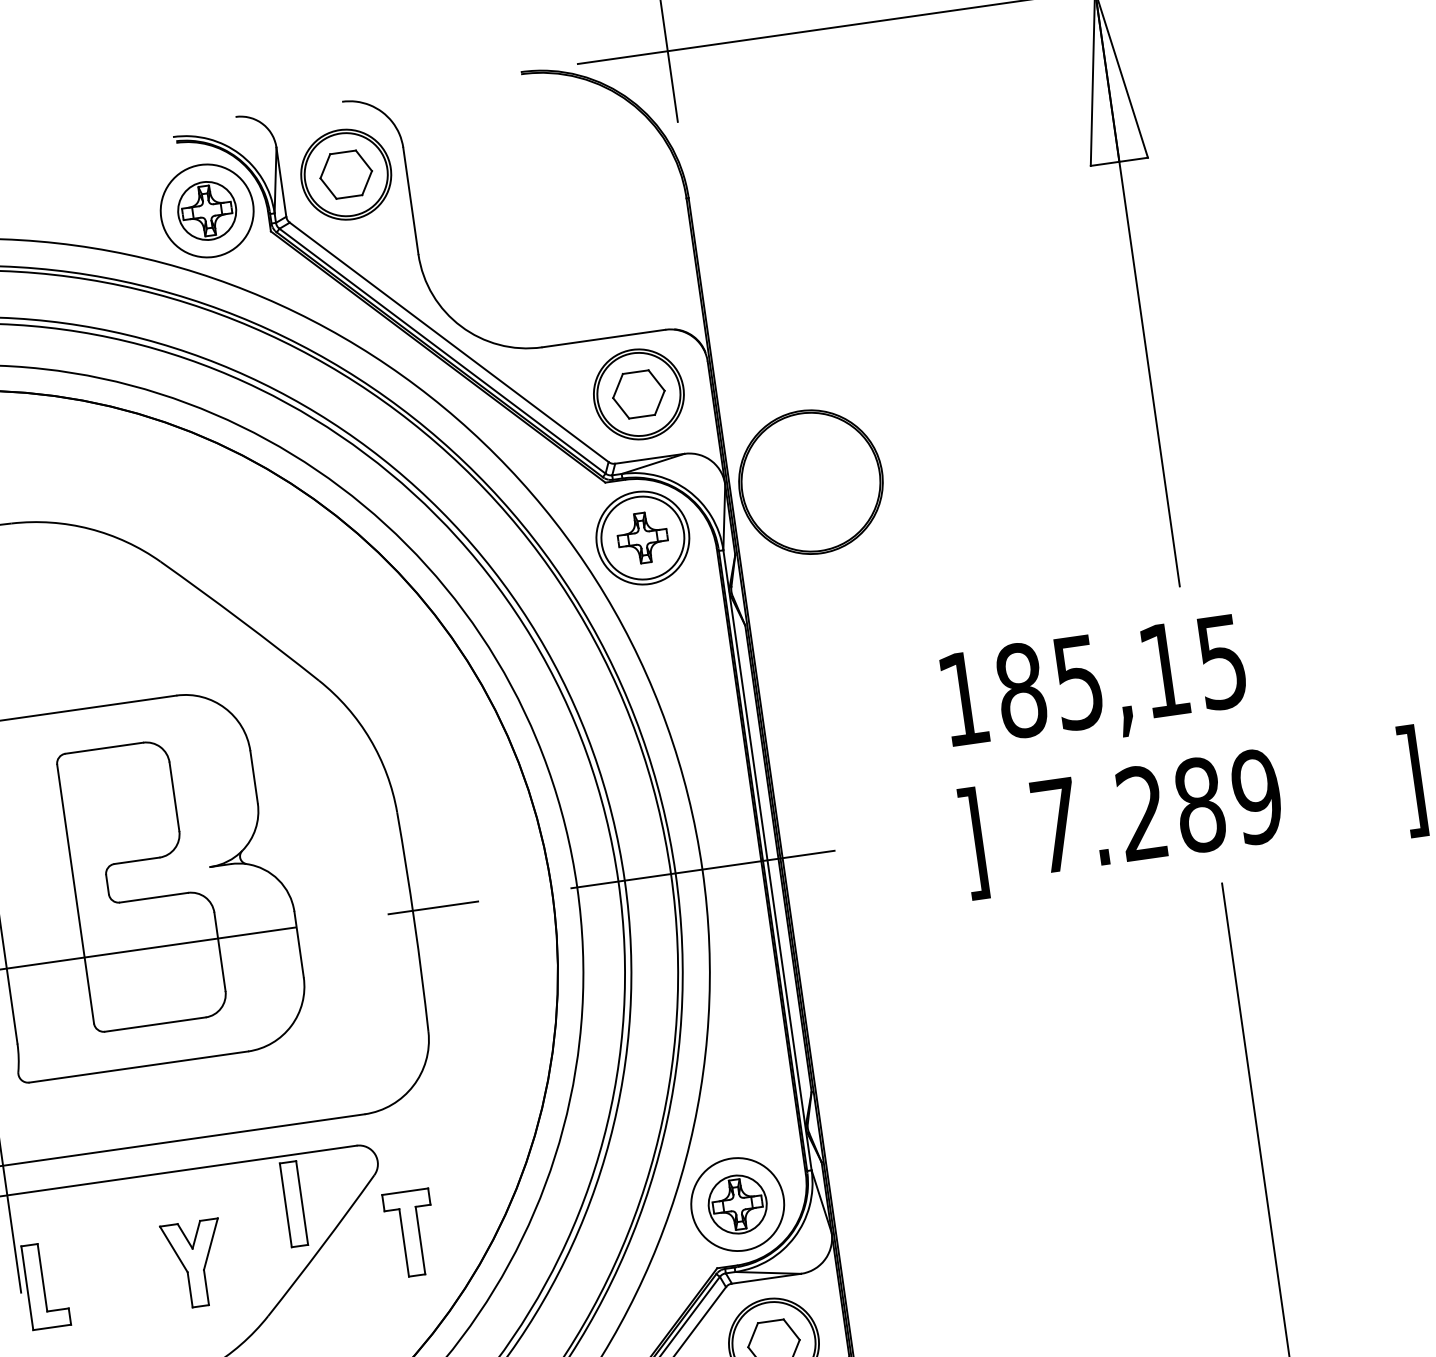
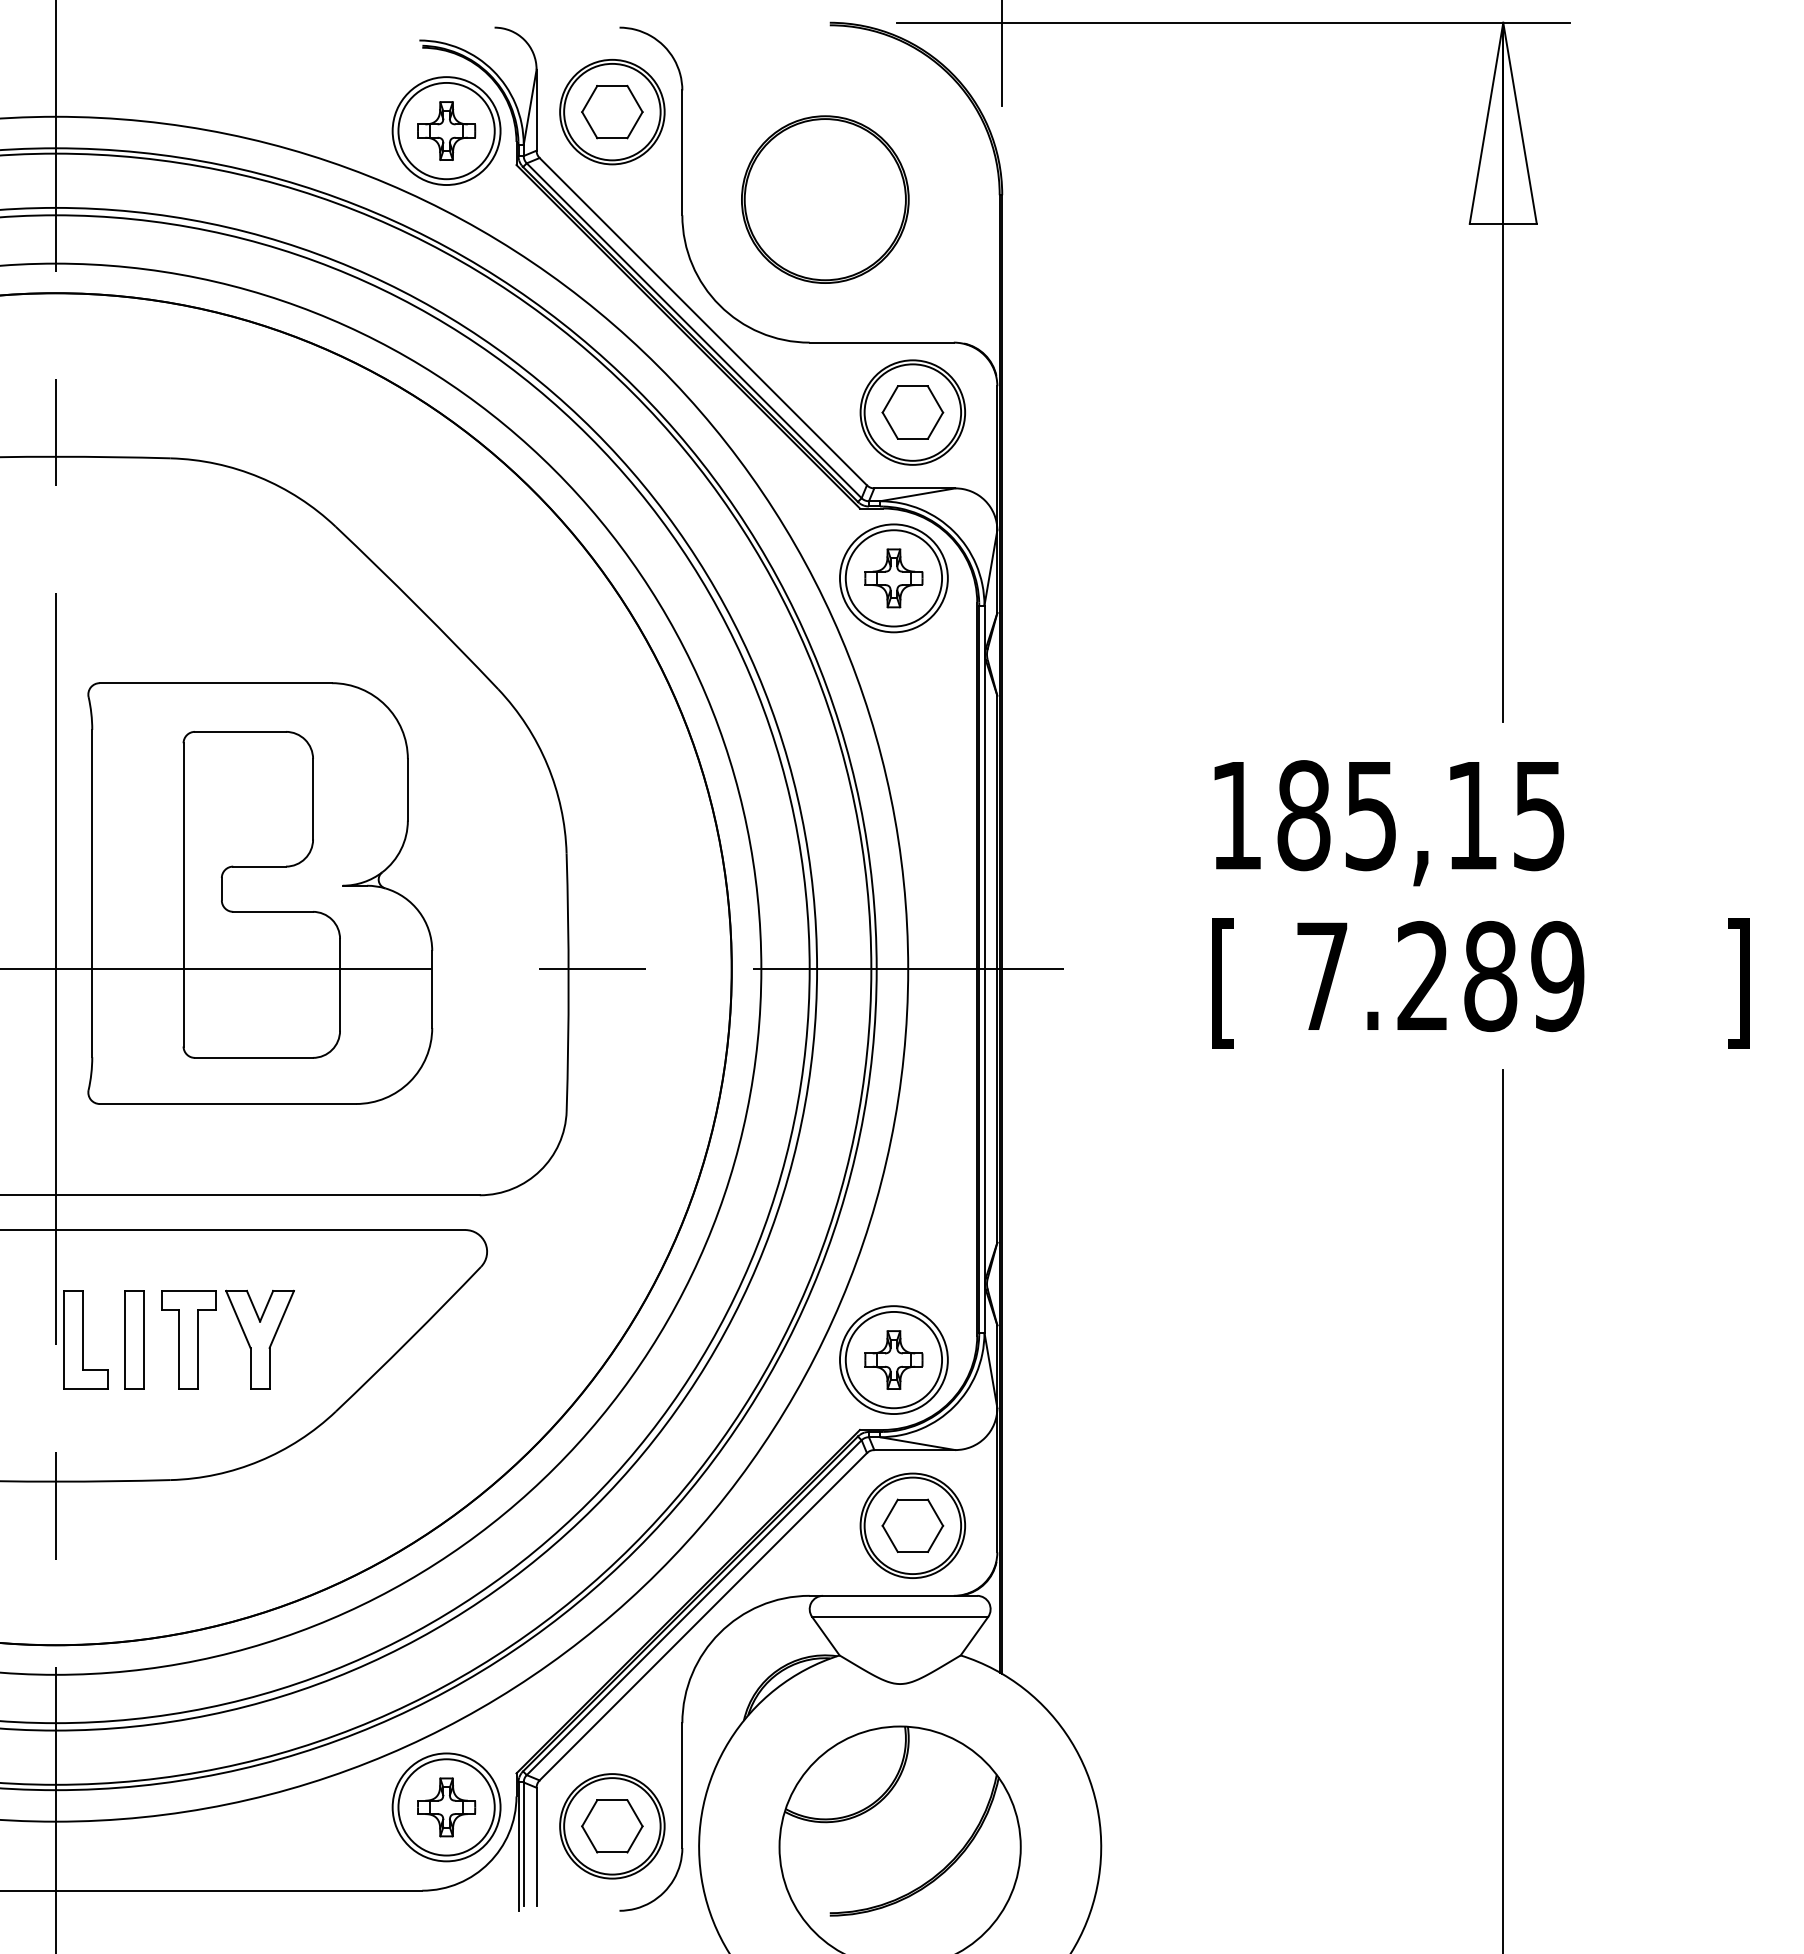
circle: (207, 210) -> (446, 130), size x1.43
part: (811, 482) -> (825, 199), moved
text: (973, 843) -> (1223, 983), ] -> [
part: (293, 1203) -> (134, 1339), moved
circle: (737, 1204) -> (893, 1359), size x1.43
part: (410, 1233) -> (188, 1339), moved

